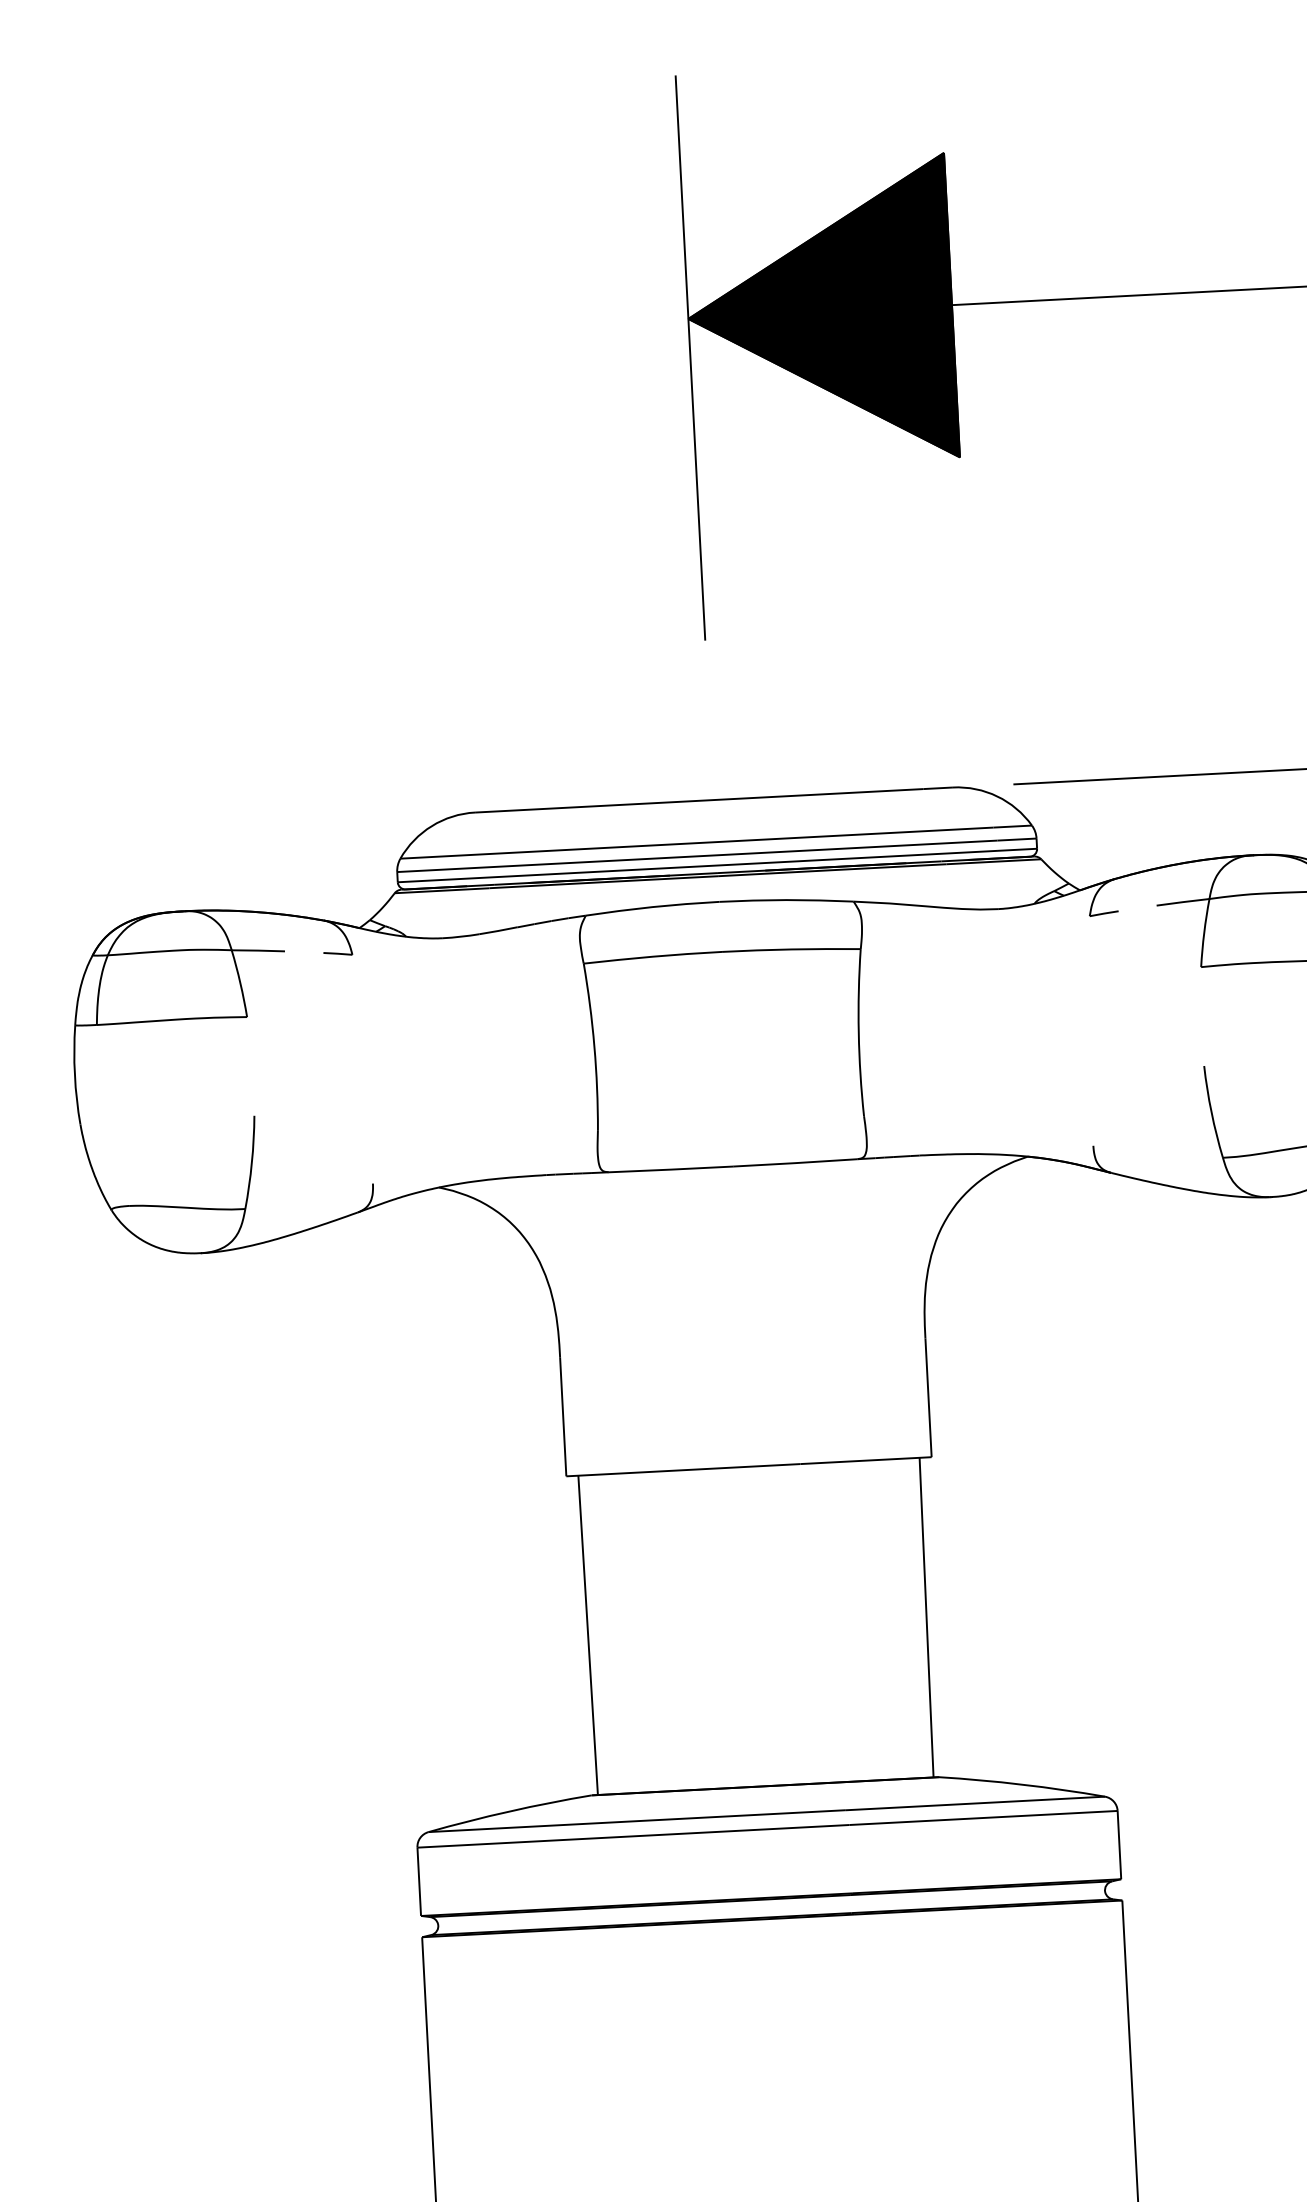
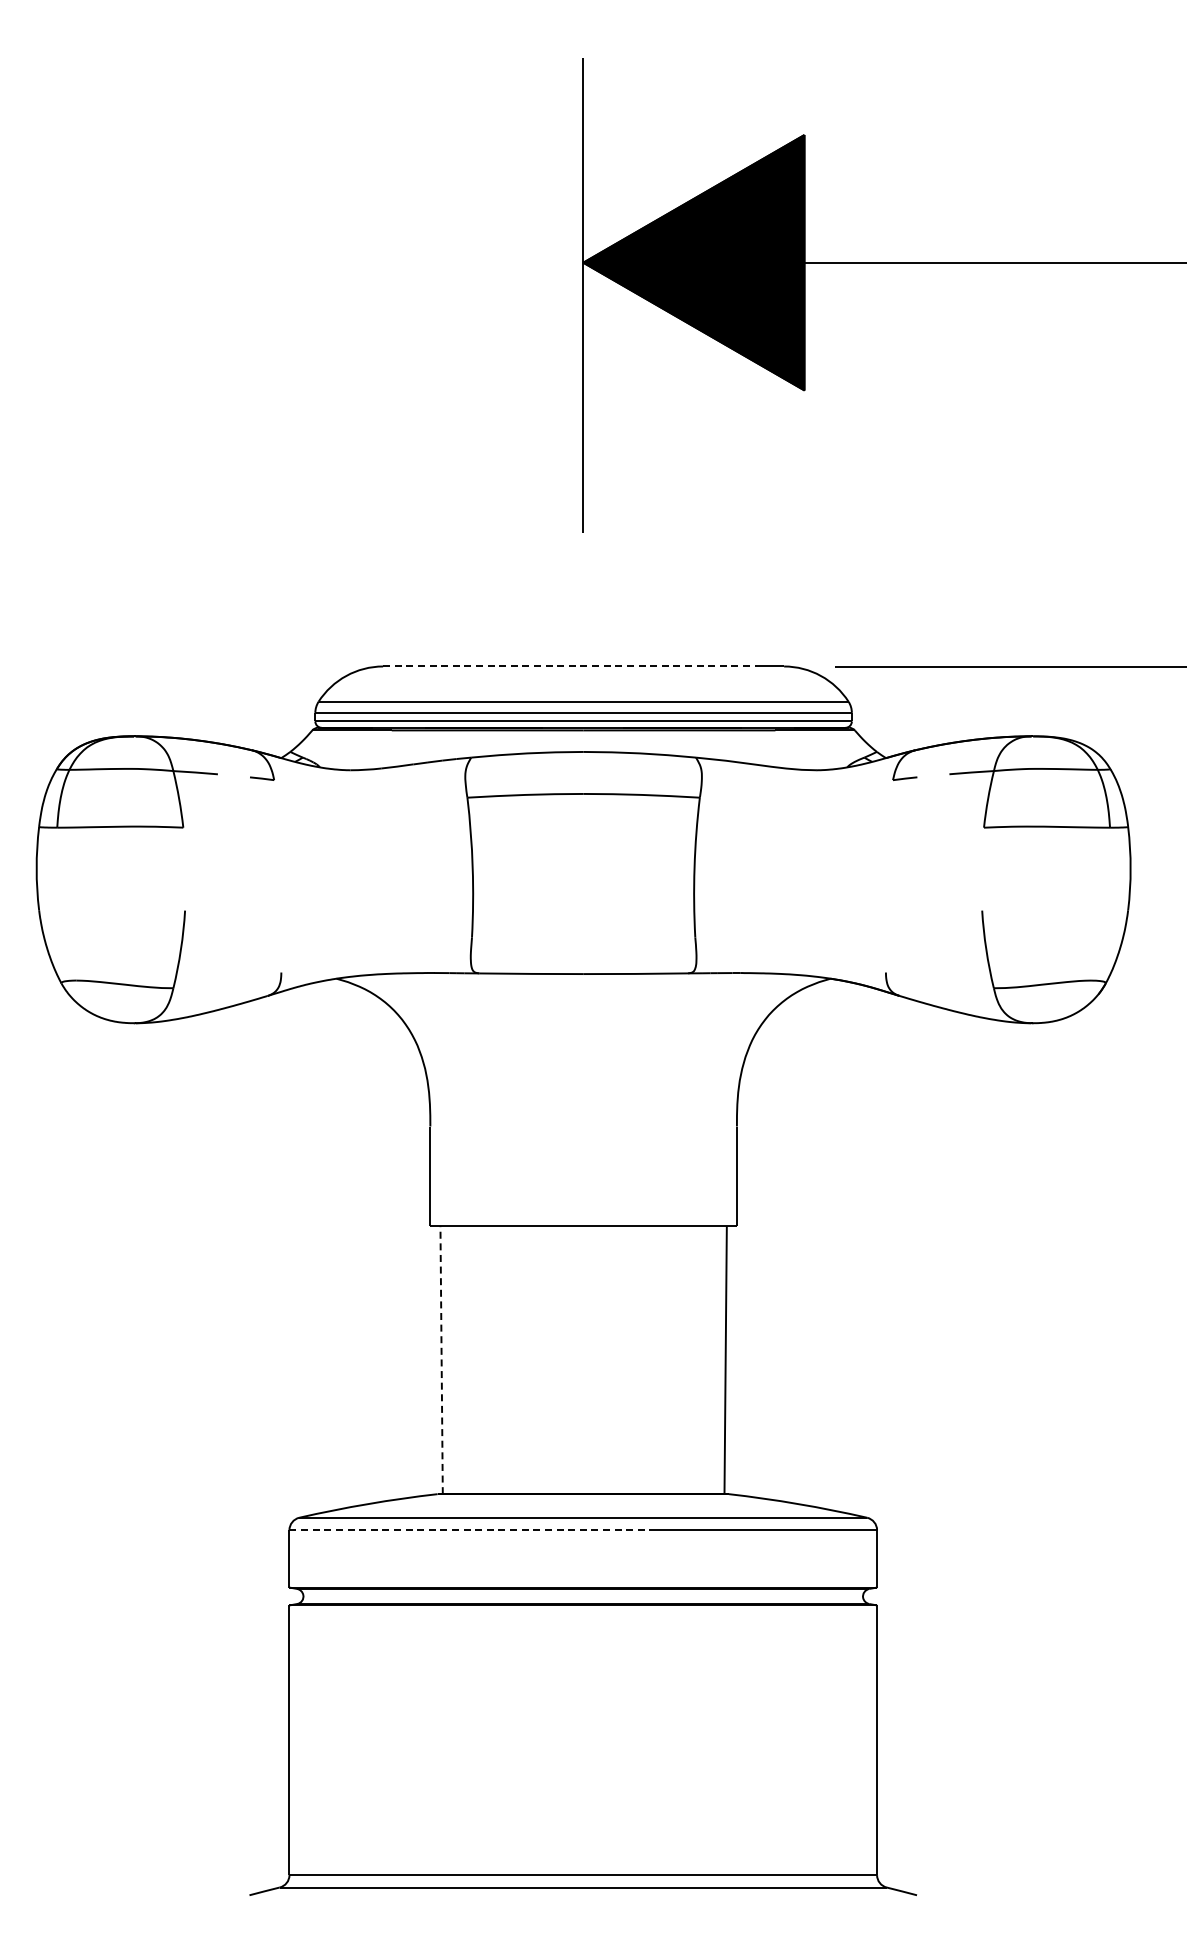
line: (699, 800) -> (571, 666), solid -> dashed
line: (587, 1634) -> (441, 1359), solid -> dashed
line: (634, 1836) -> (471, 1530), solid -> dashed

